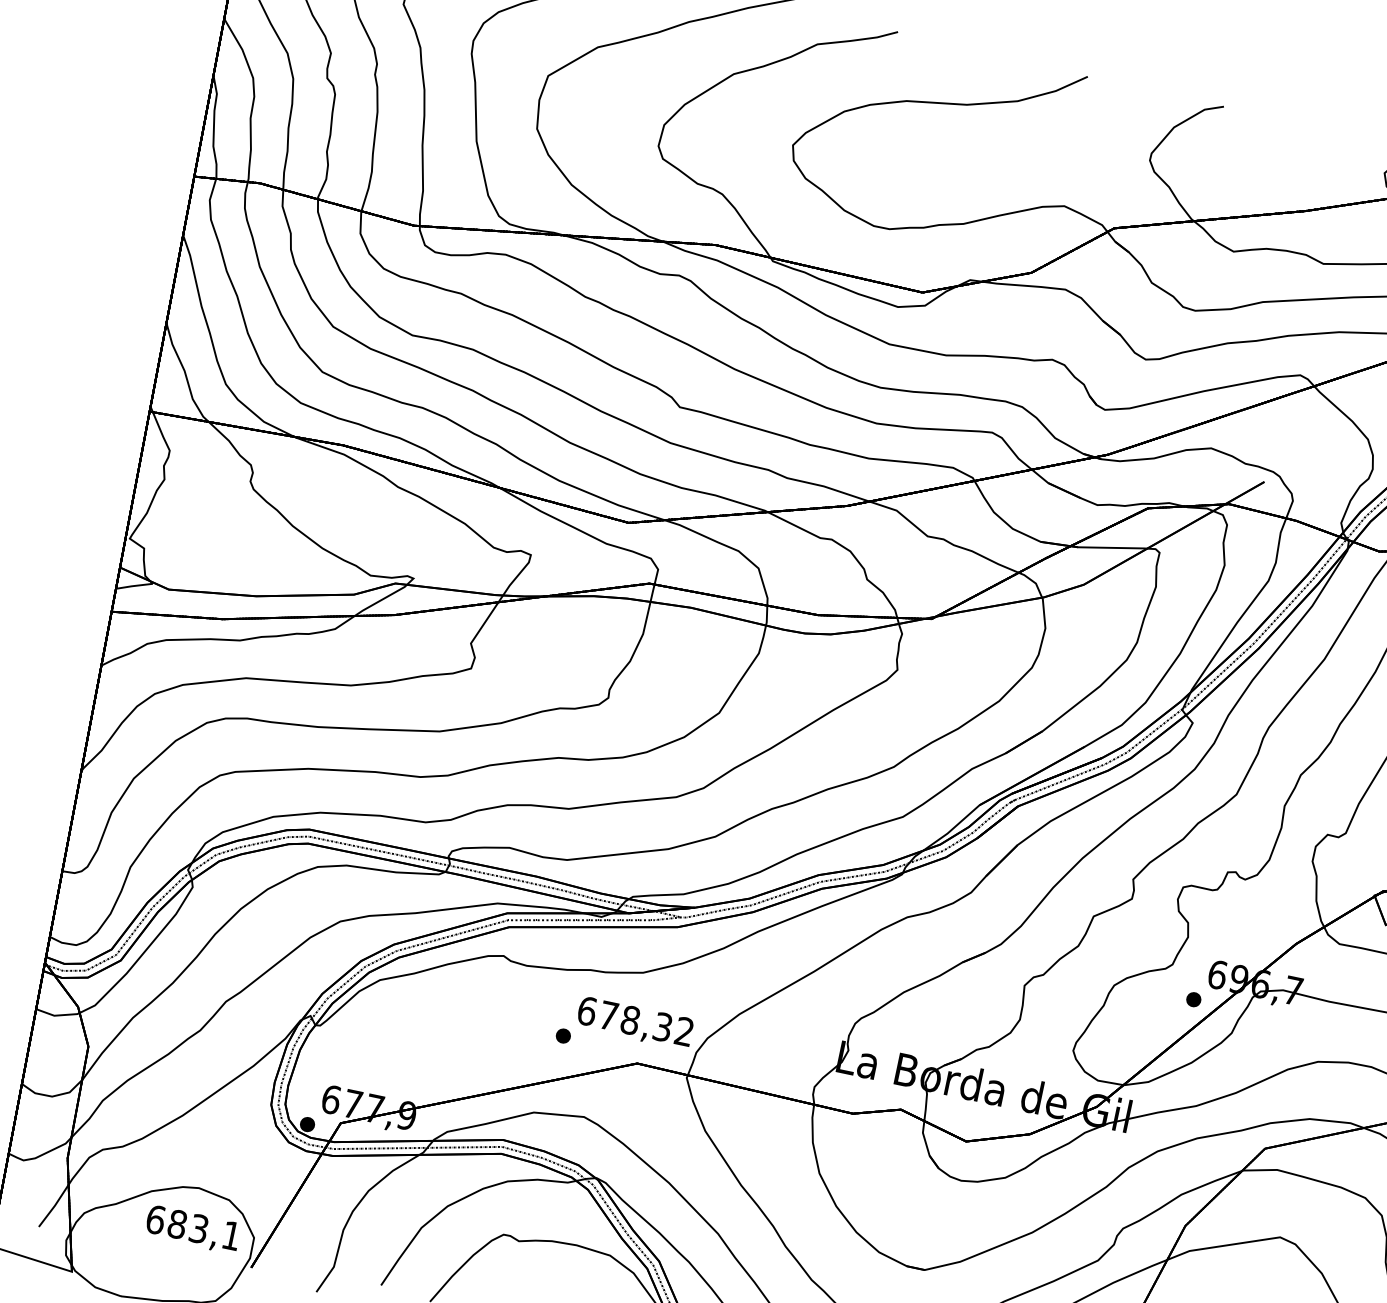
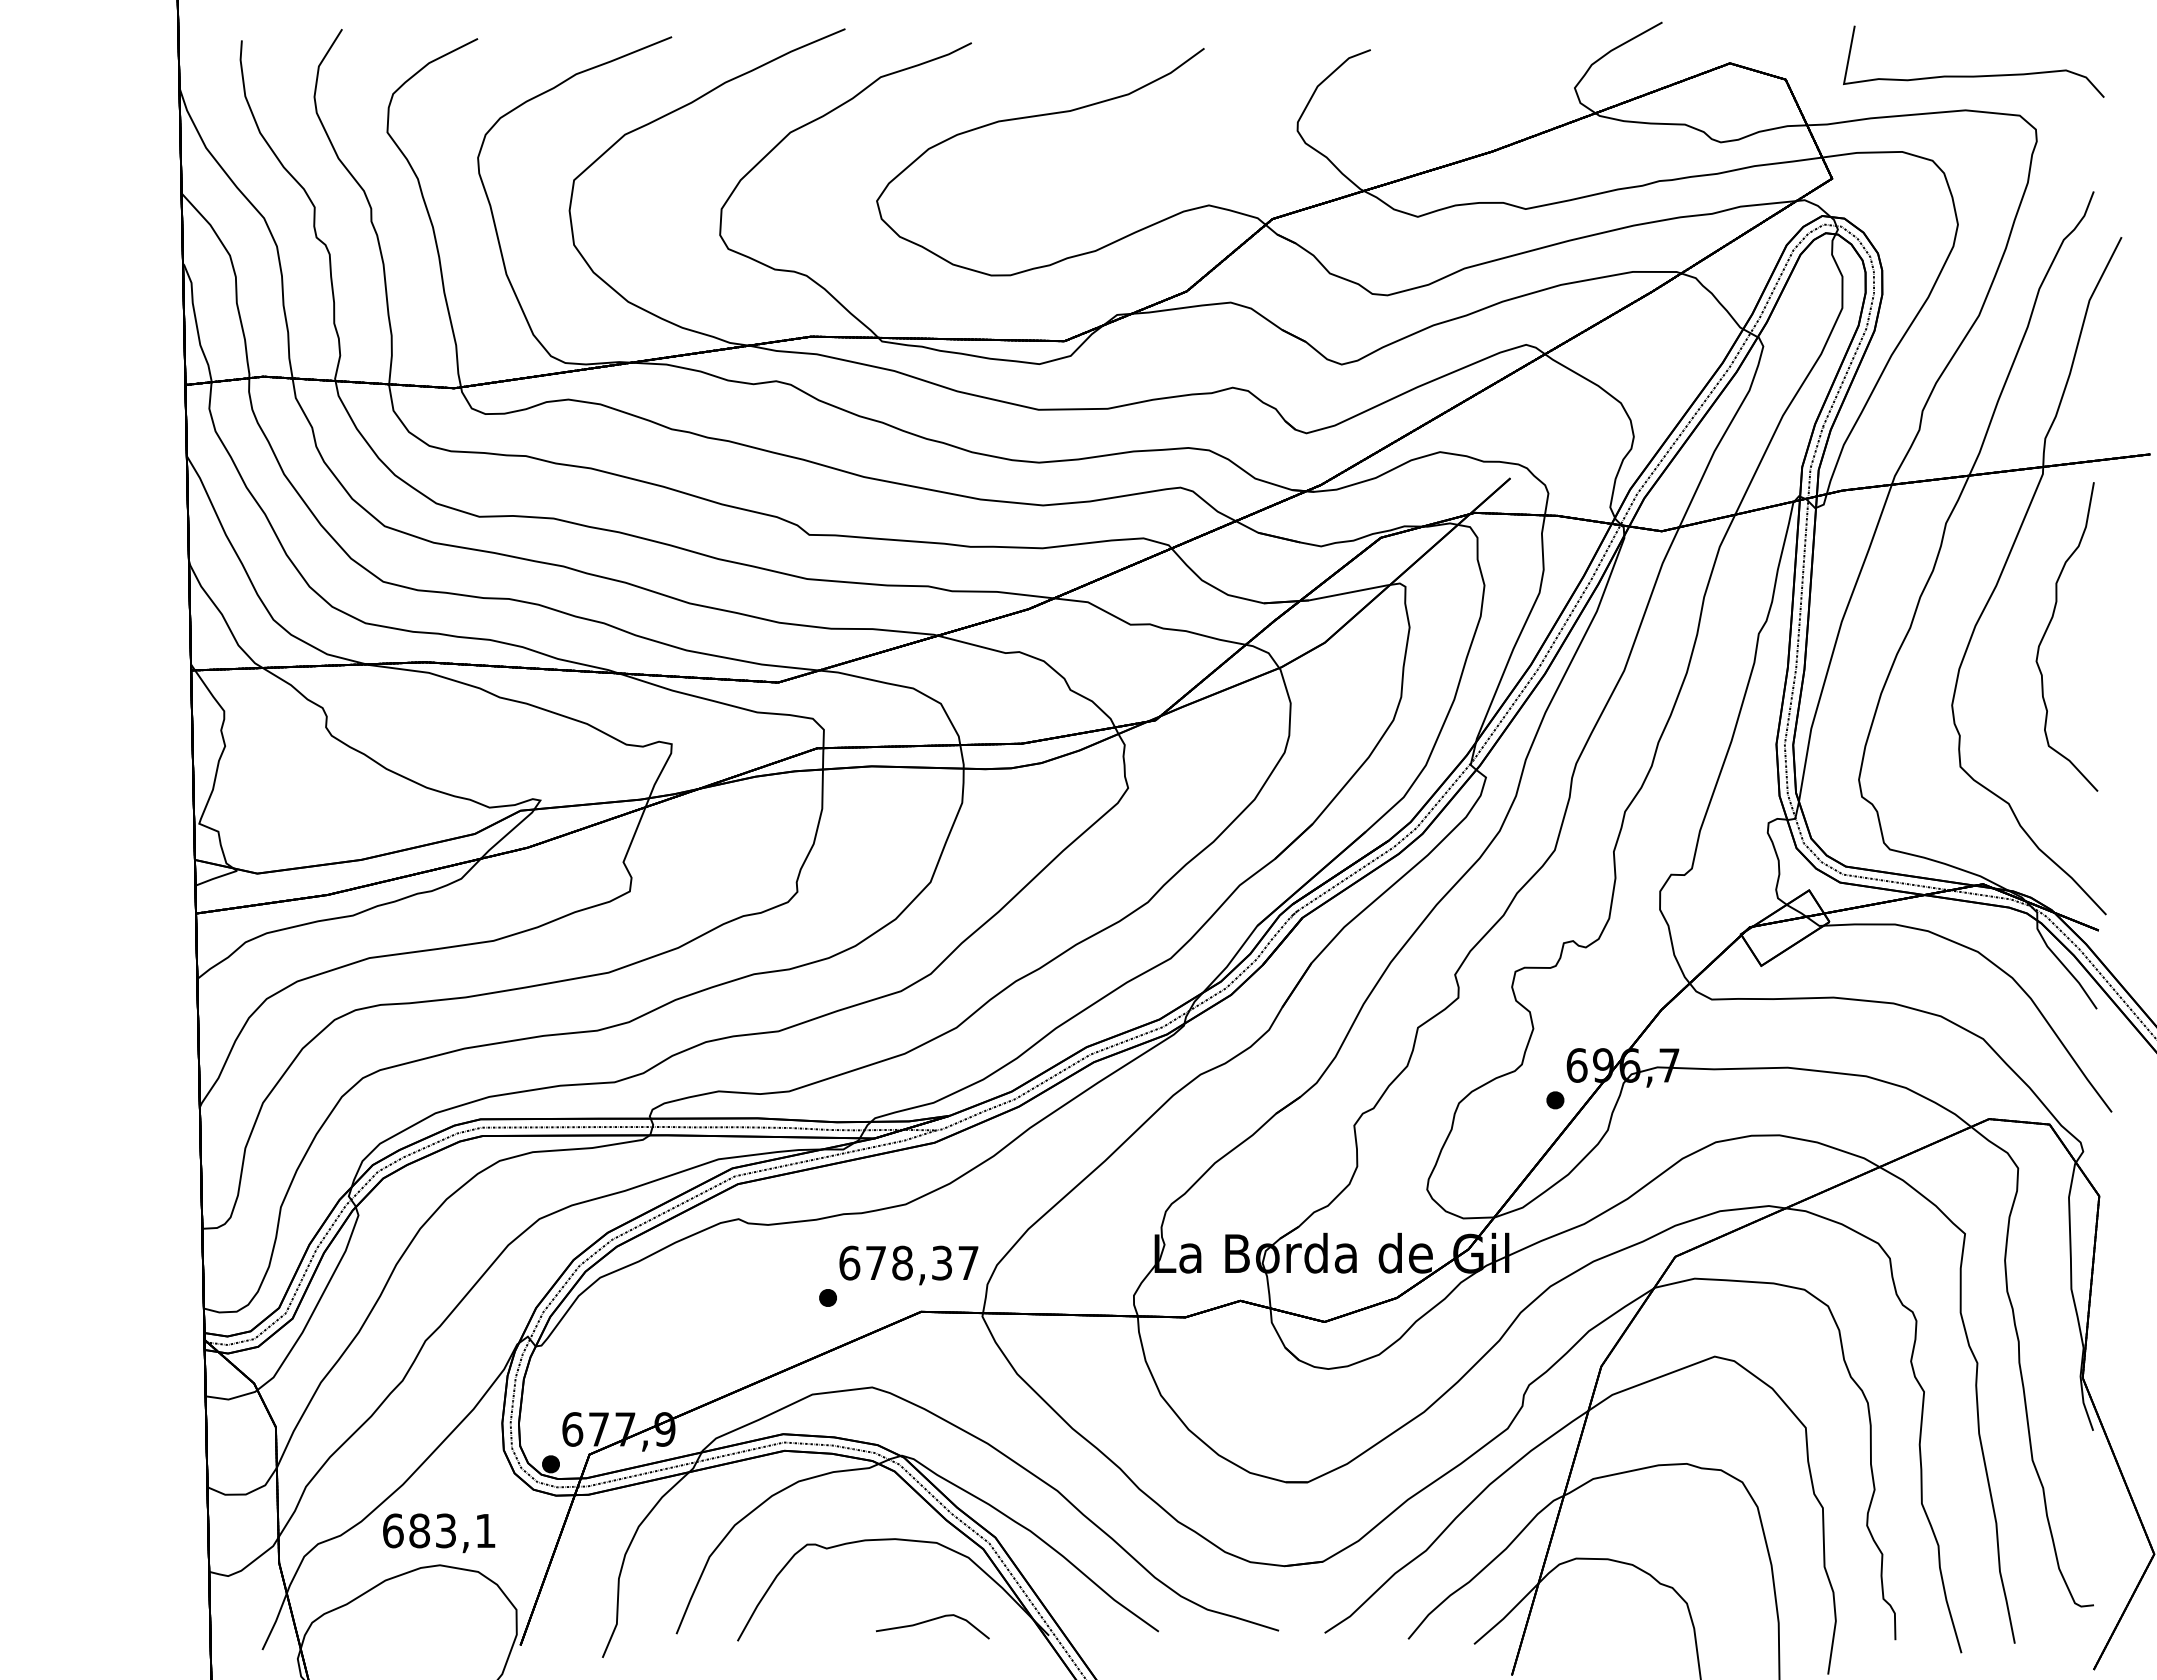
text: (684, 1031) -> (968, 1262), 678,32 -> 678,37
text: (193, 1229) -> (439, 1533), moved

